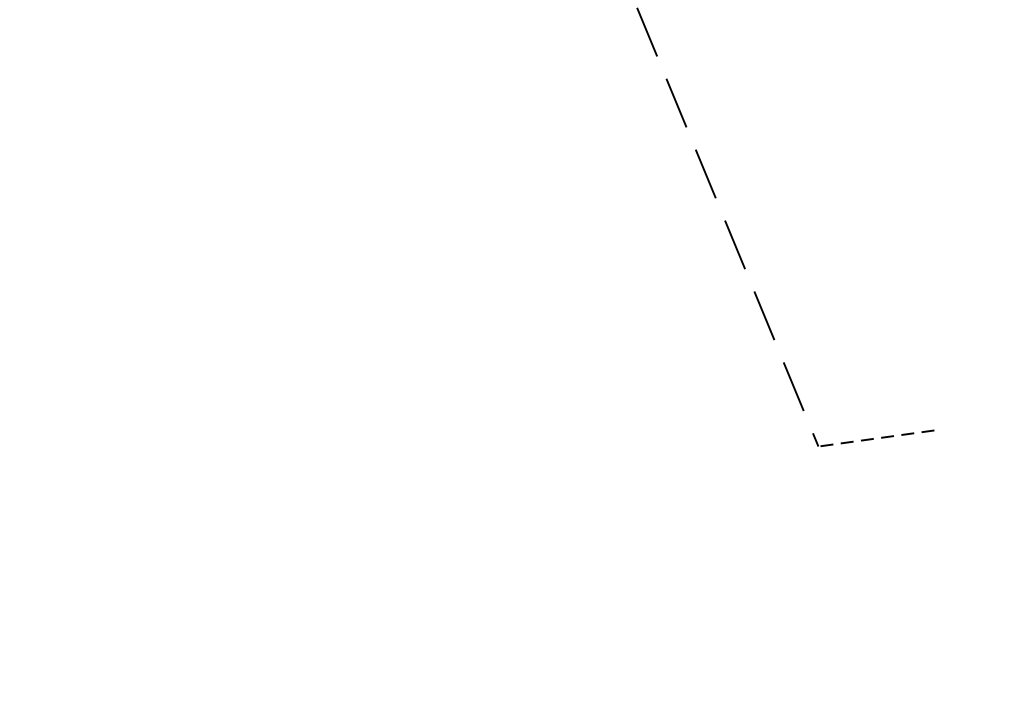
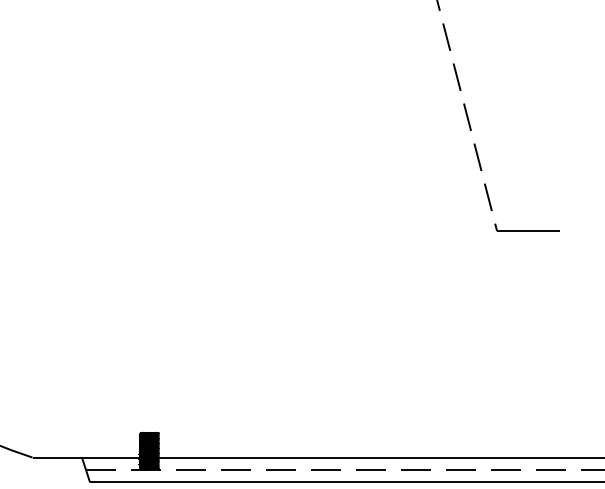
line: (876, 439) -> (528, 231), dashed -> solid

